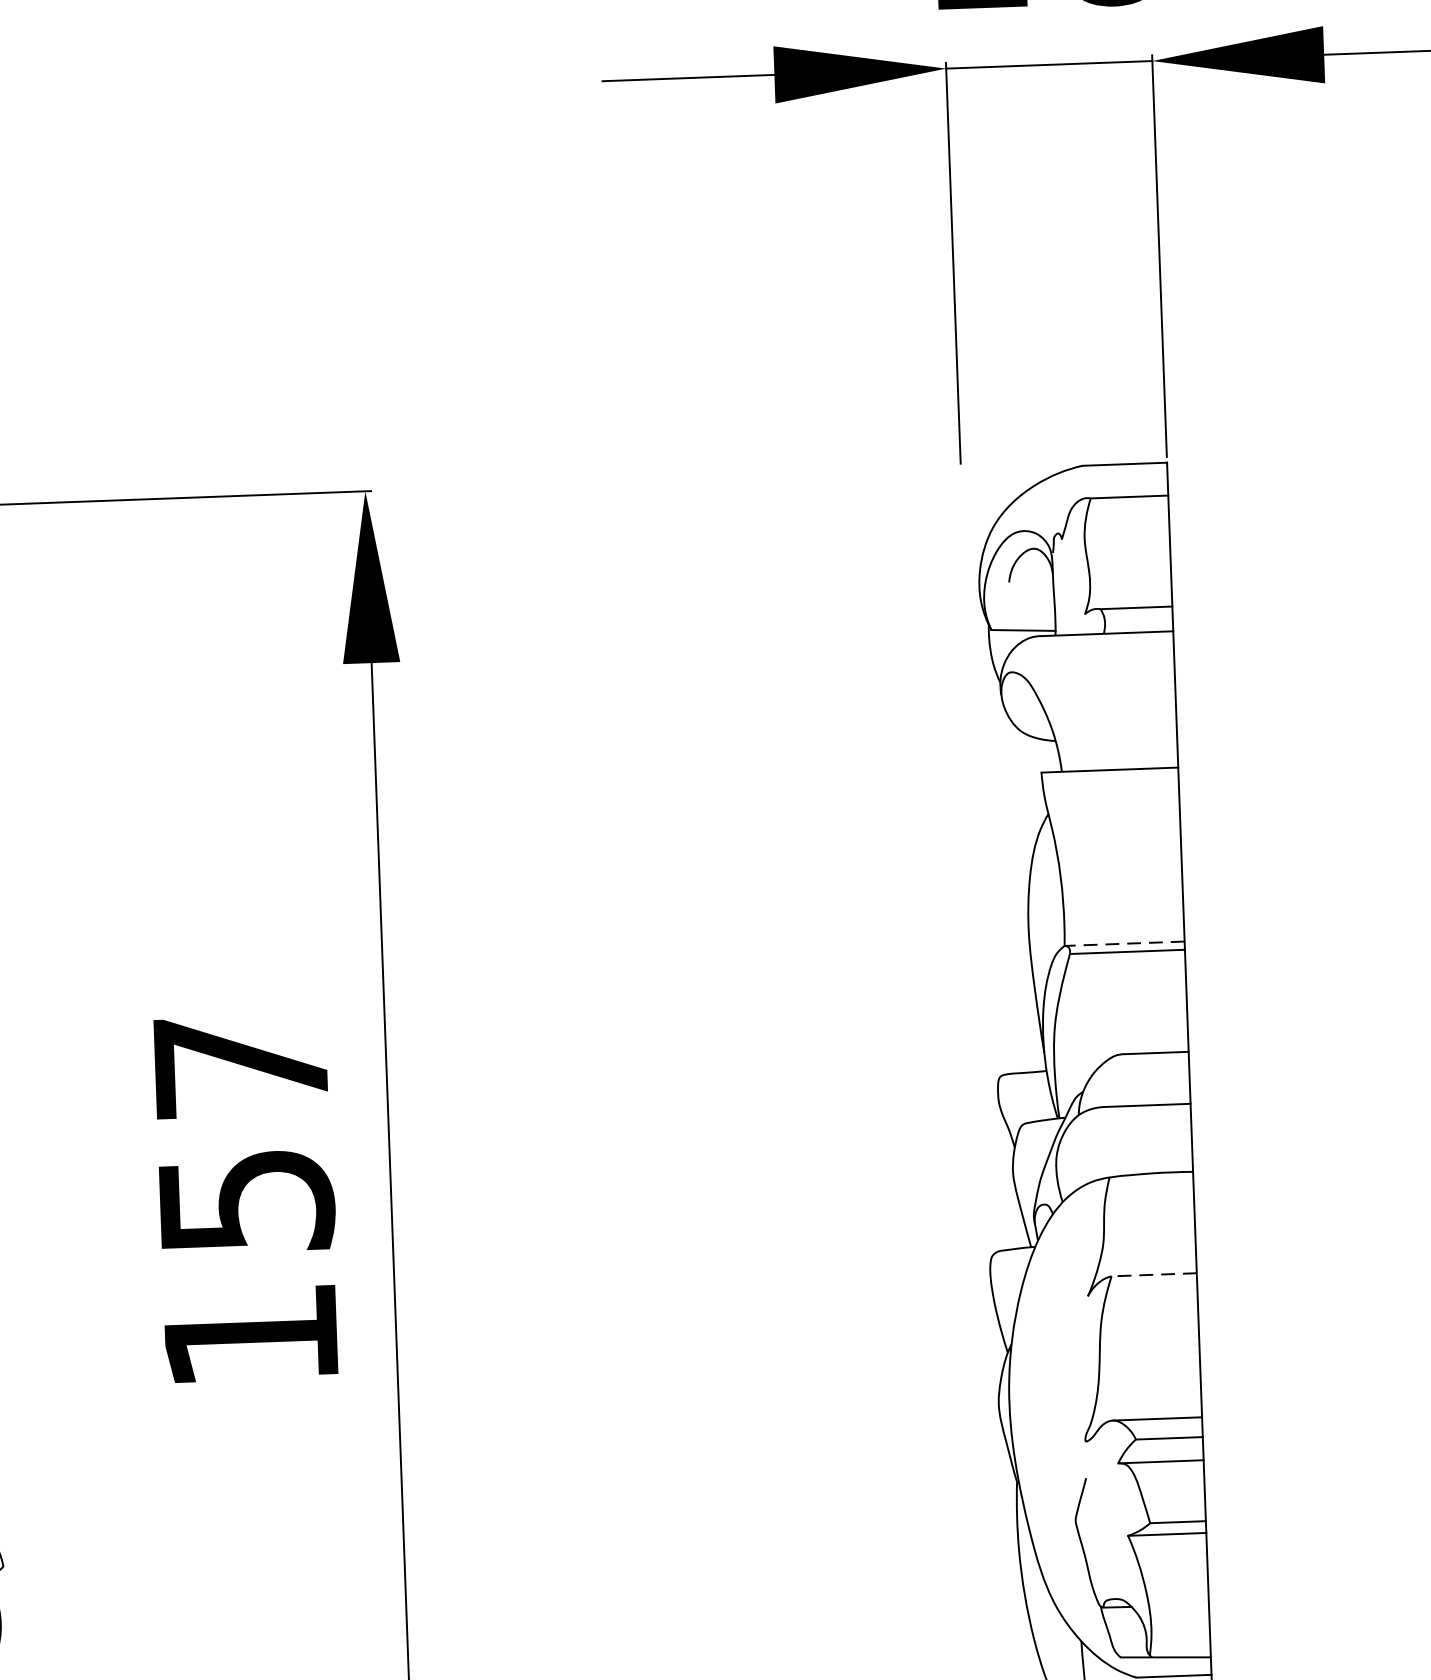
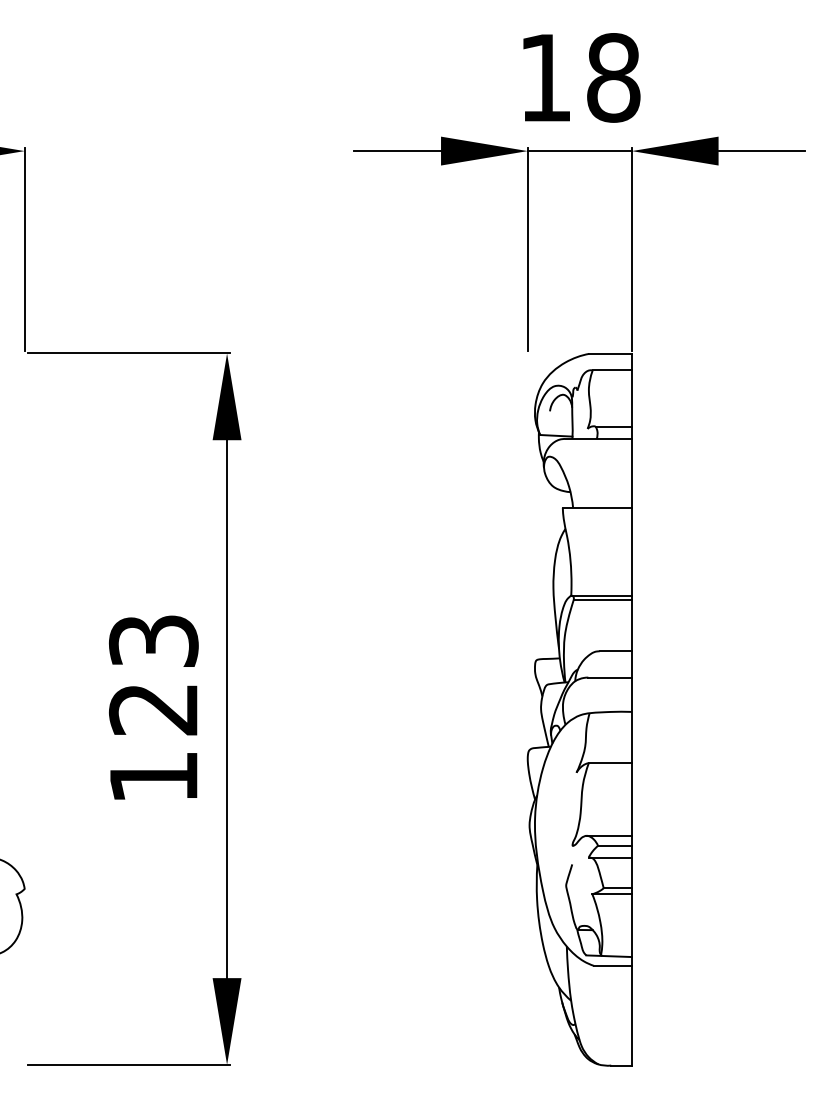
line: (1124, 943) -> (601, 595), dashed -> solid
text: (242, 1134) -> (153, 675), 157 -> 123
line: (1154, 1275) -> (610, 763), dashed -> solid

